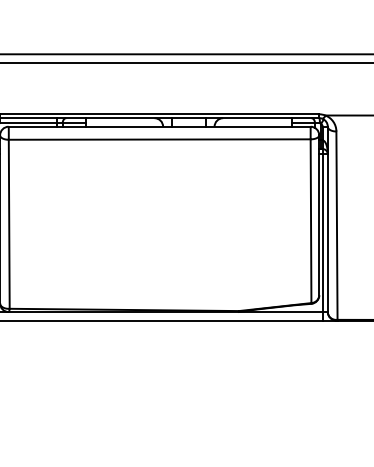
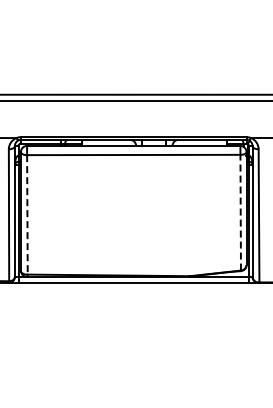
line: (310, 220) -> (240, 212), solid -> dashed
line: (9, 223) -> (27, 214), solid -> dashed

